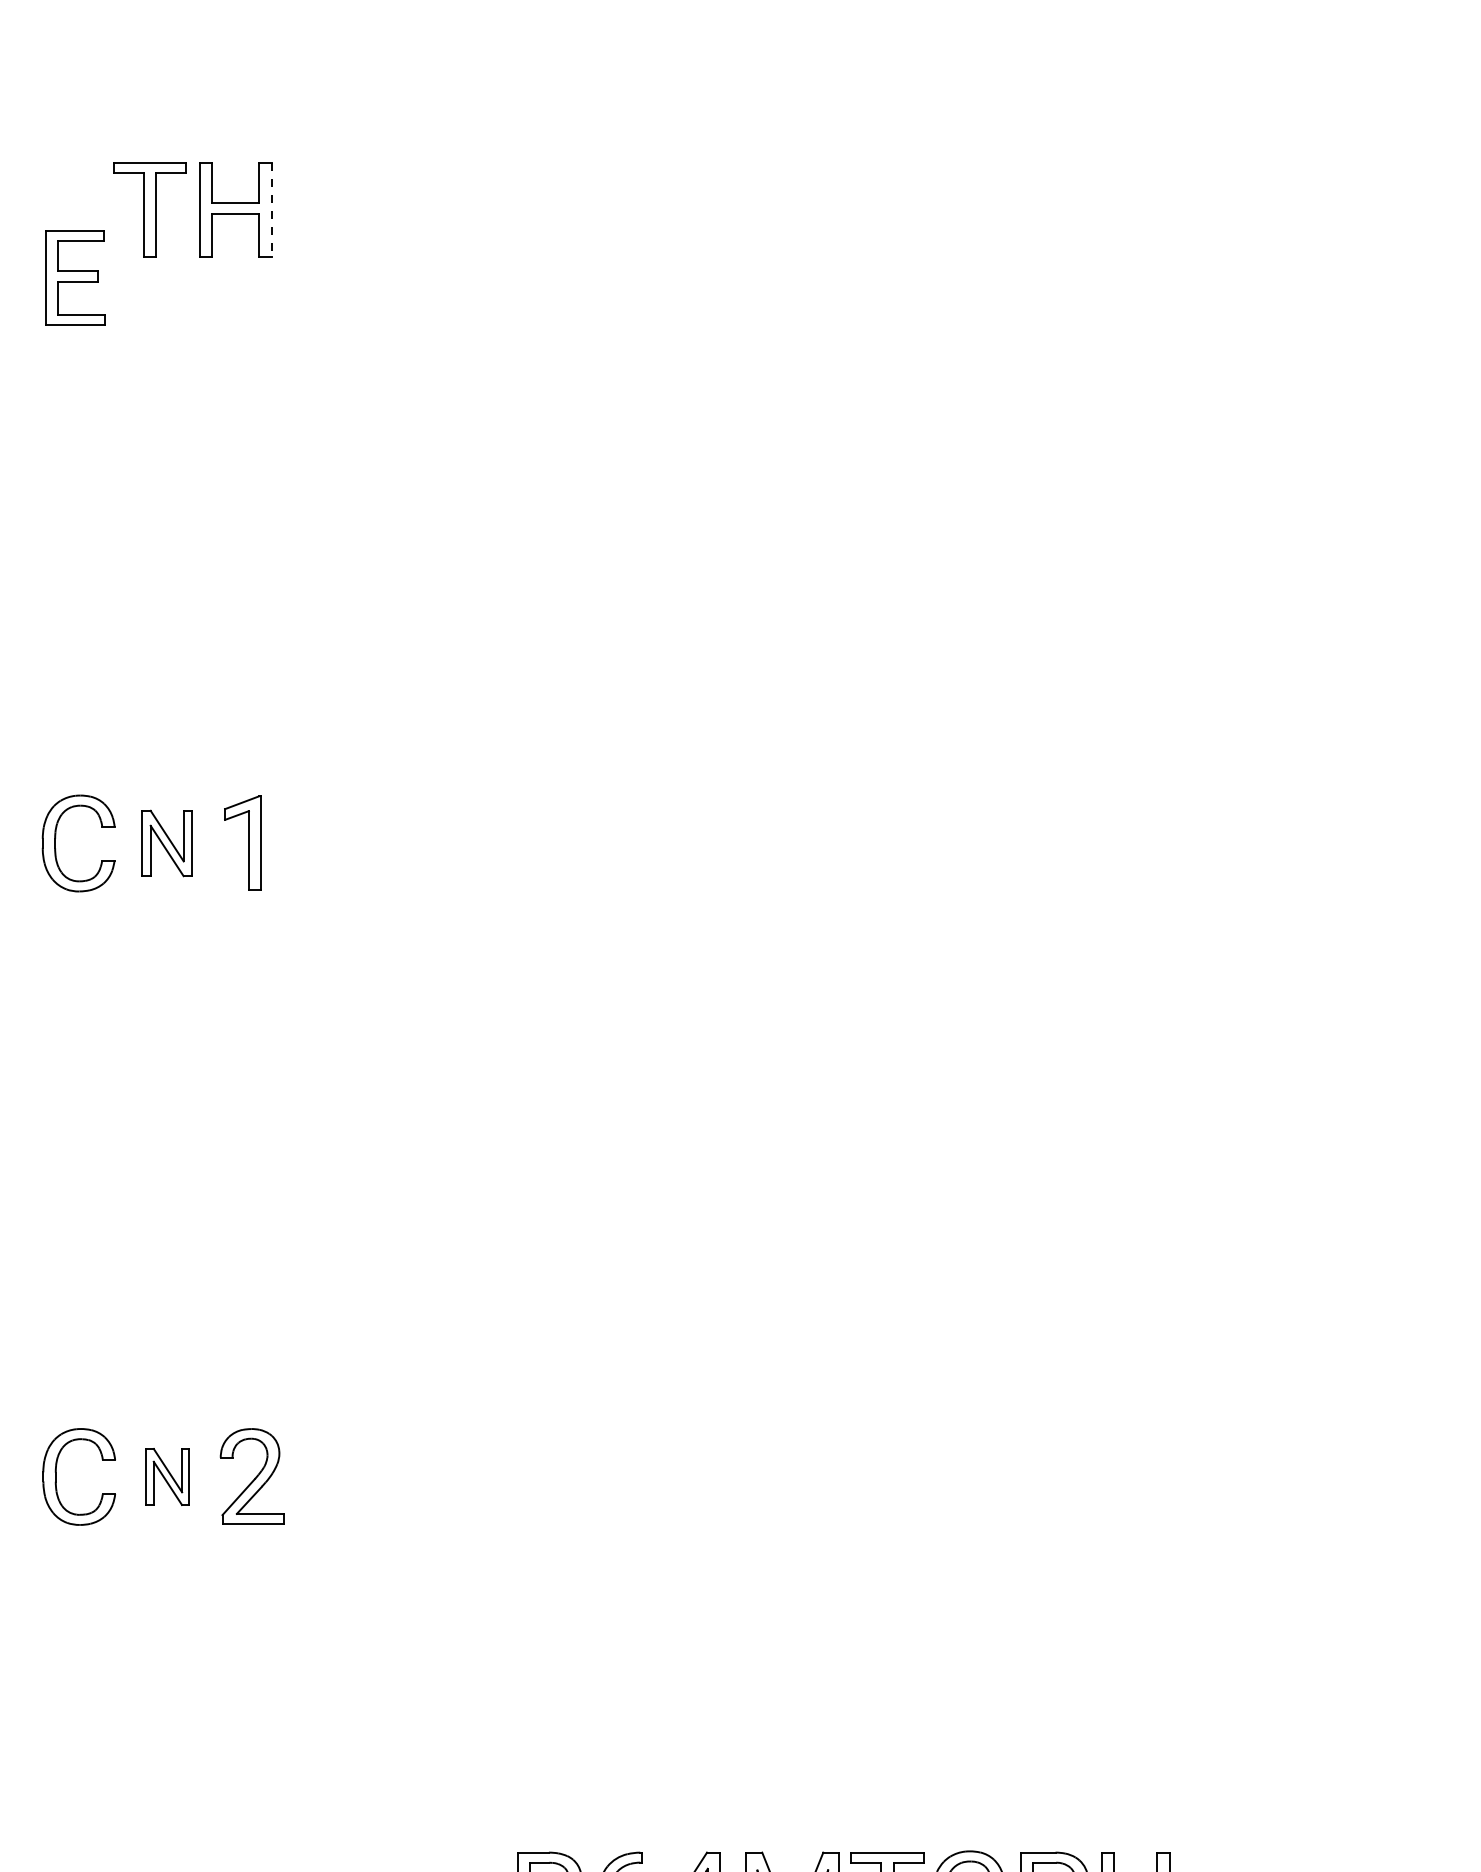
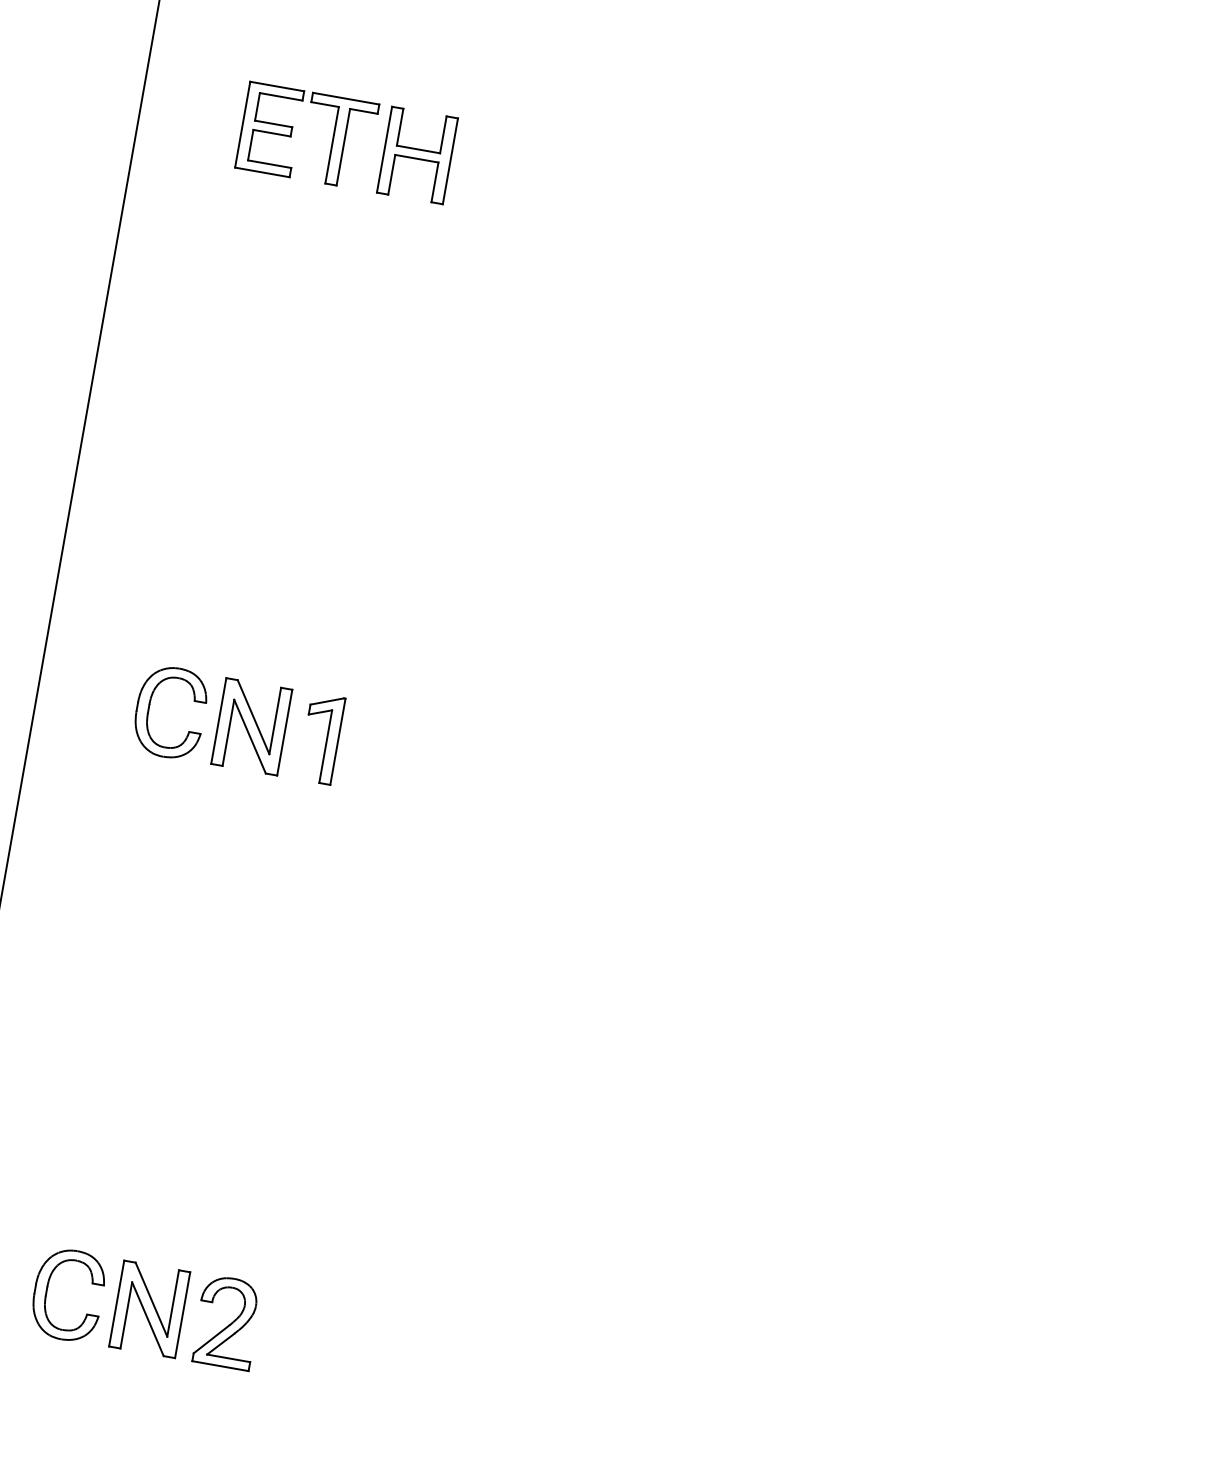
line: (271, 210) -> (450, 161), dashed -> solid
part: (75, 277) -> (270, 129), moved
part: (166, 843) -> (251, 726), size x1.43
part: (167, 1476) -> (149, 1308), size x1.67

